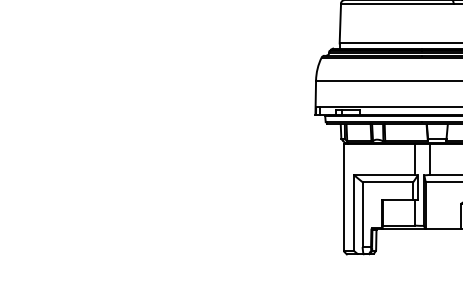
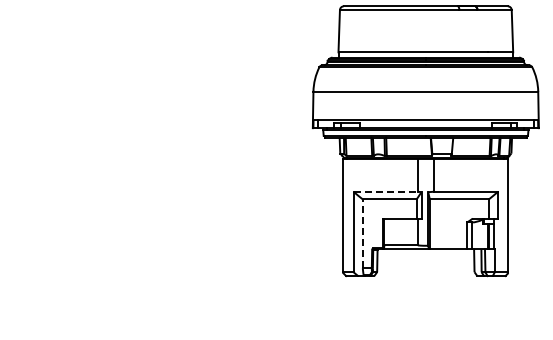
line: (384, 174) -> (386, 191), solid -> dashed
line: (362, 214) -> (362, 233), solid -> dashed

